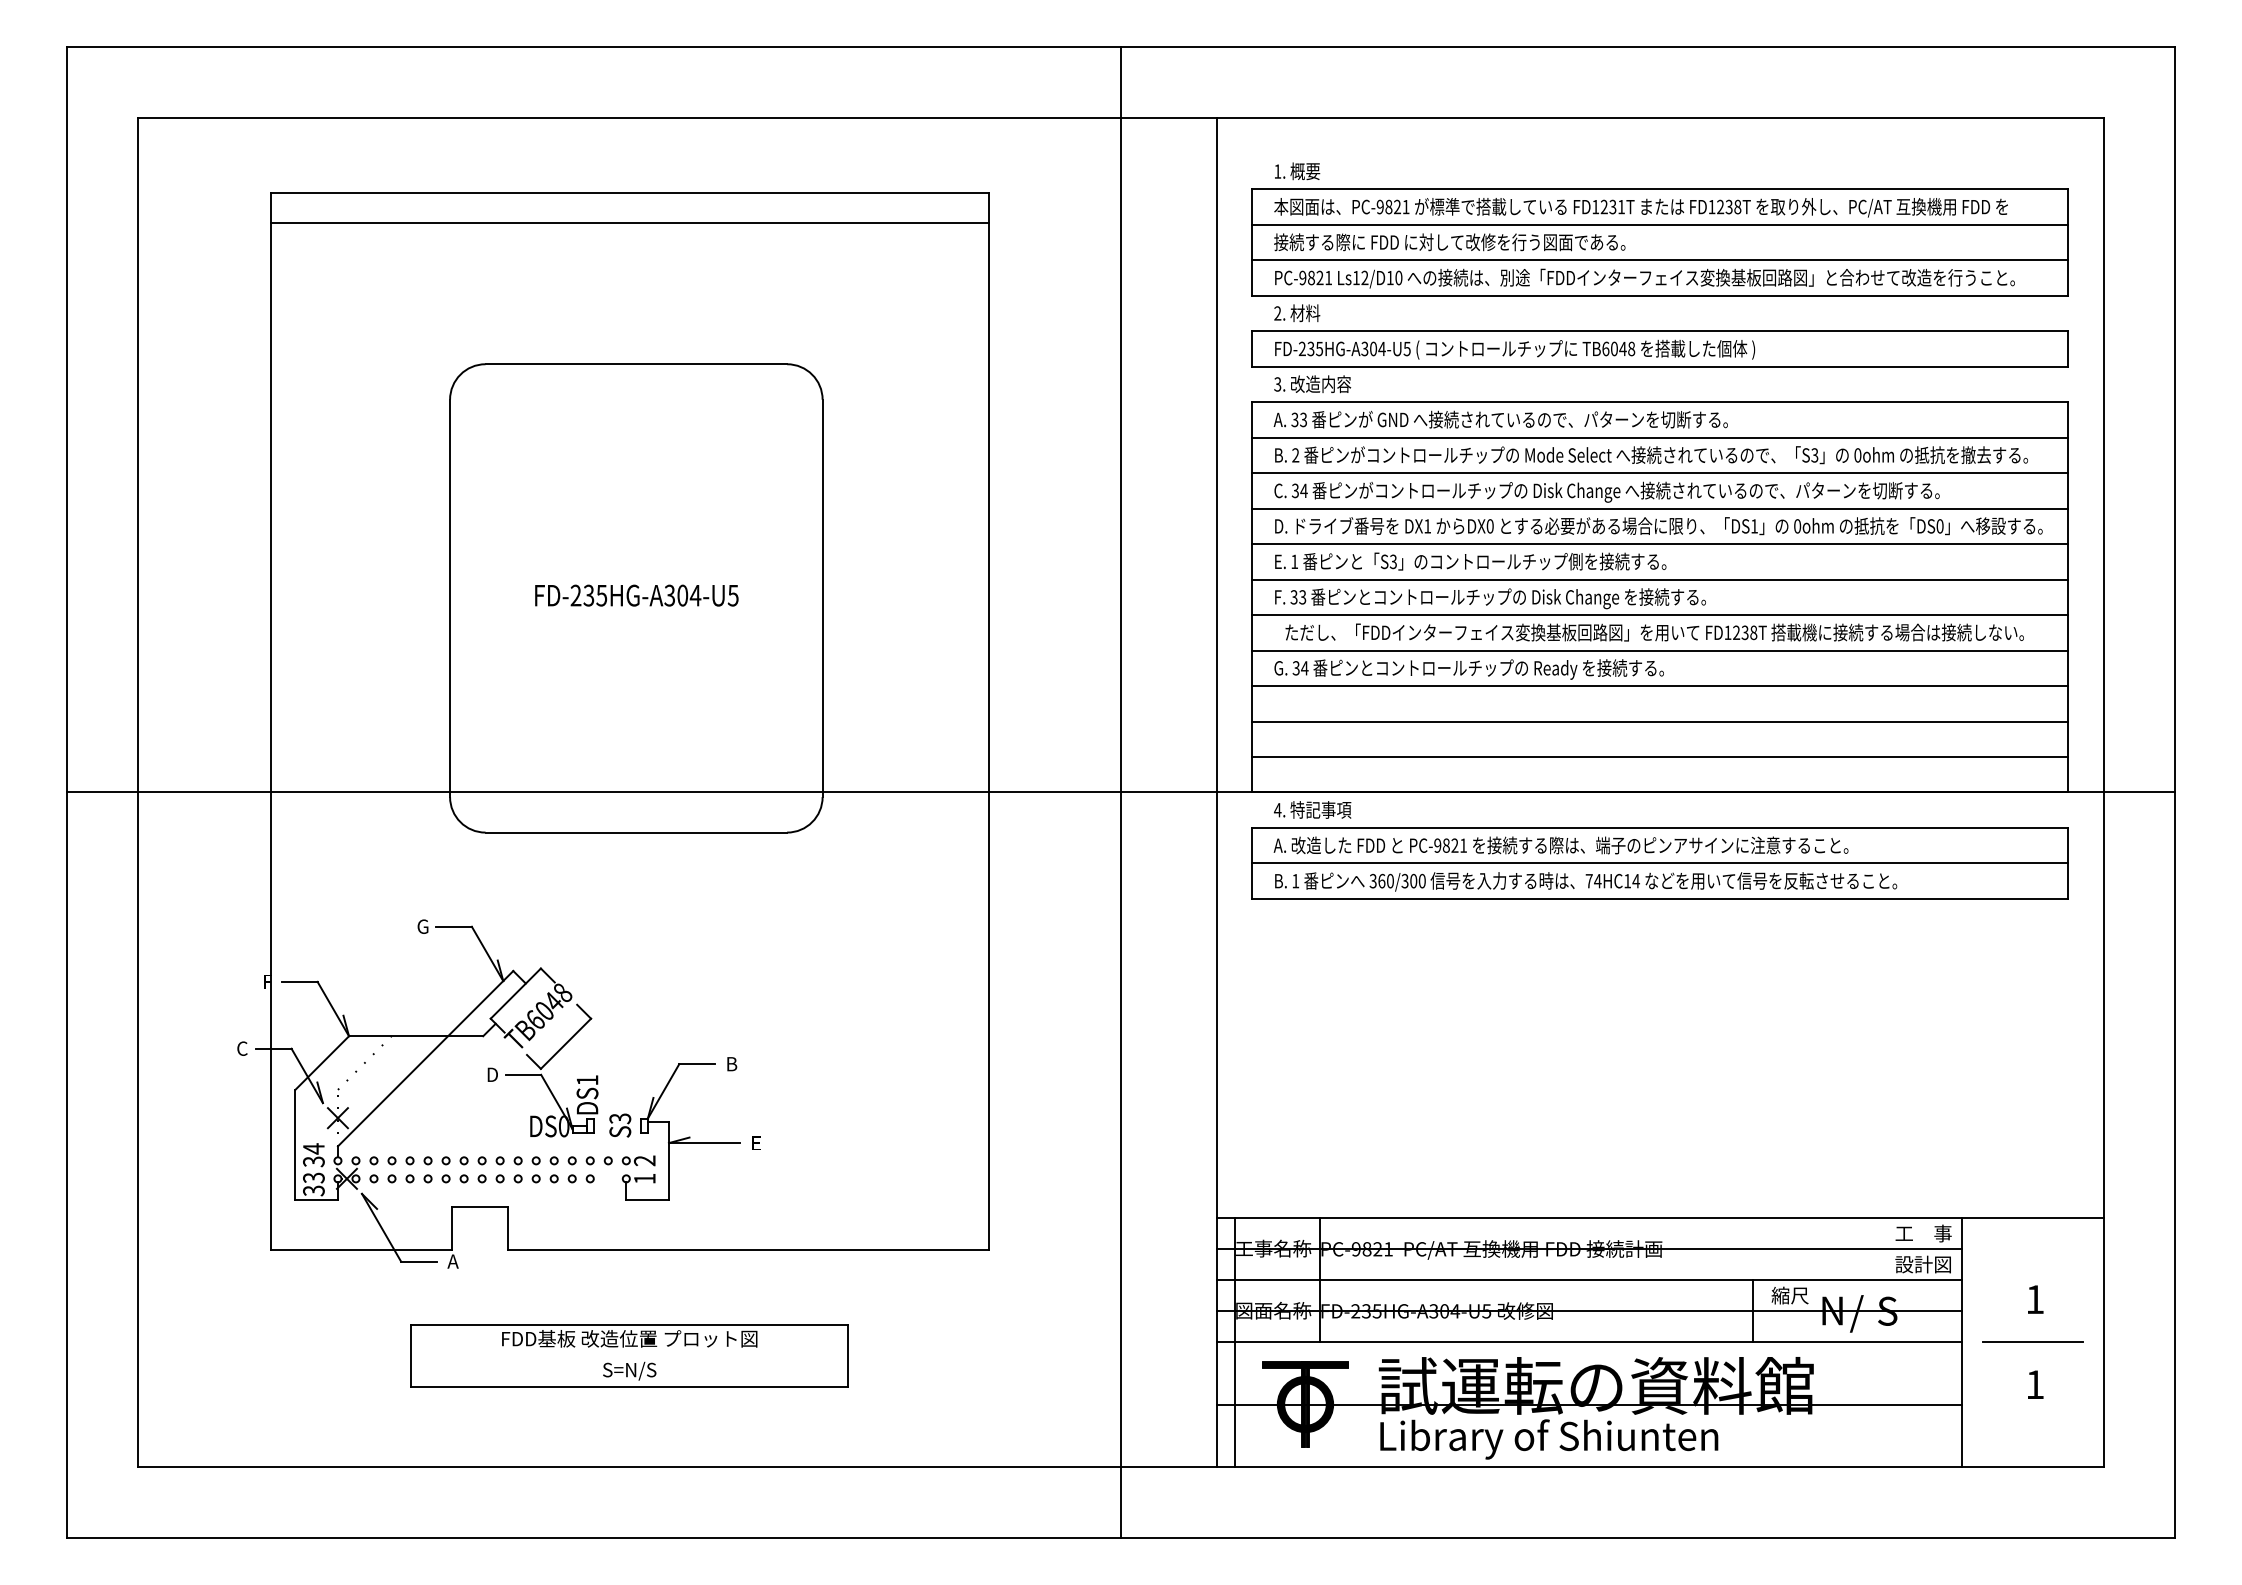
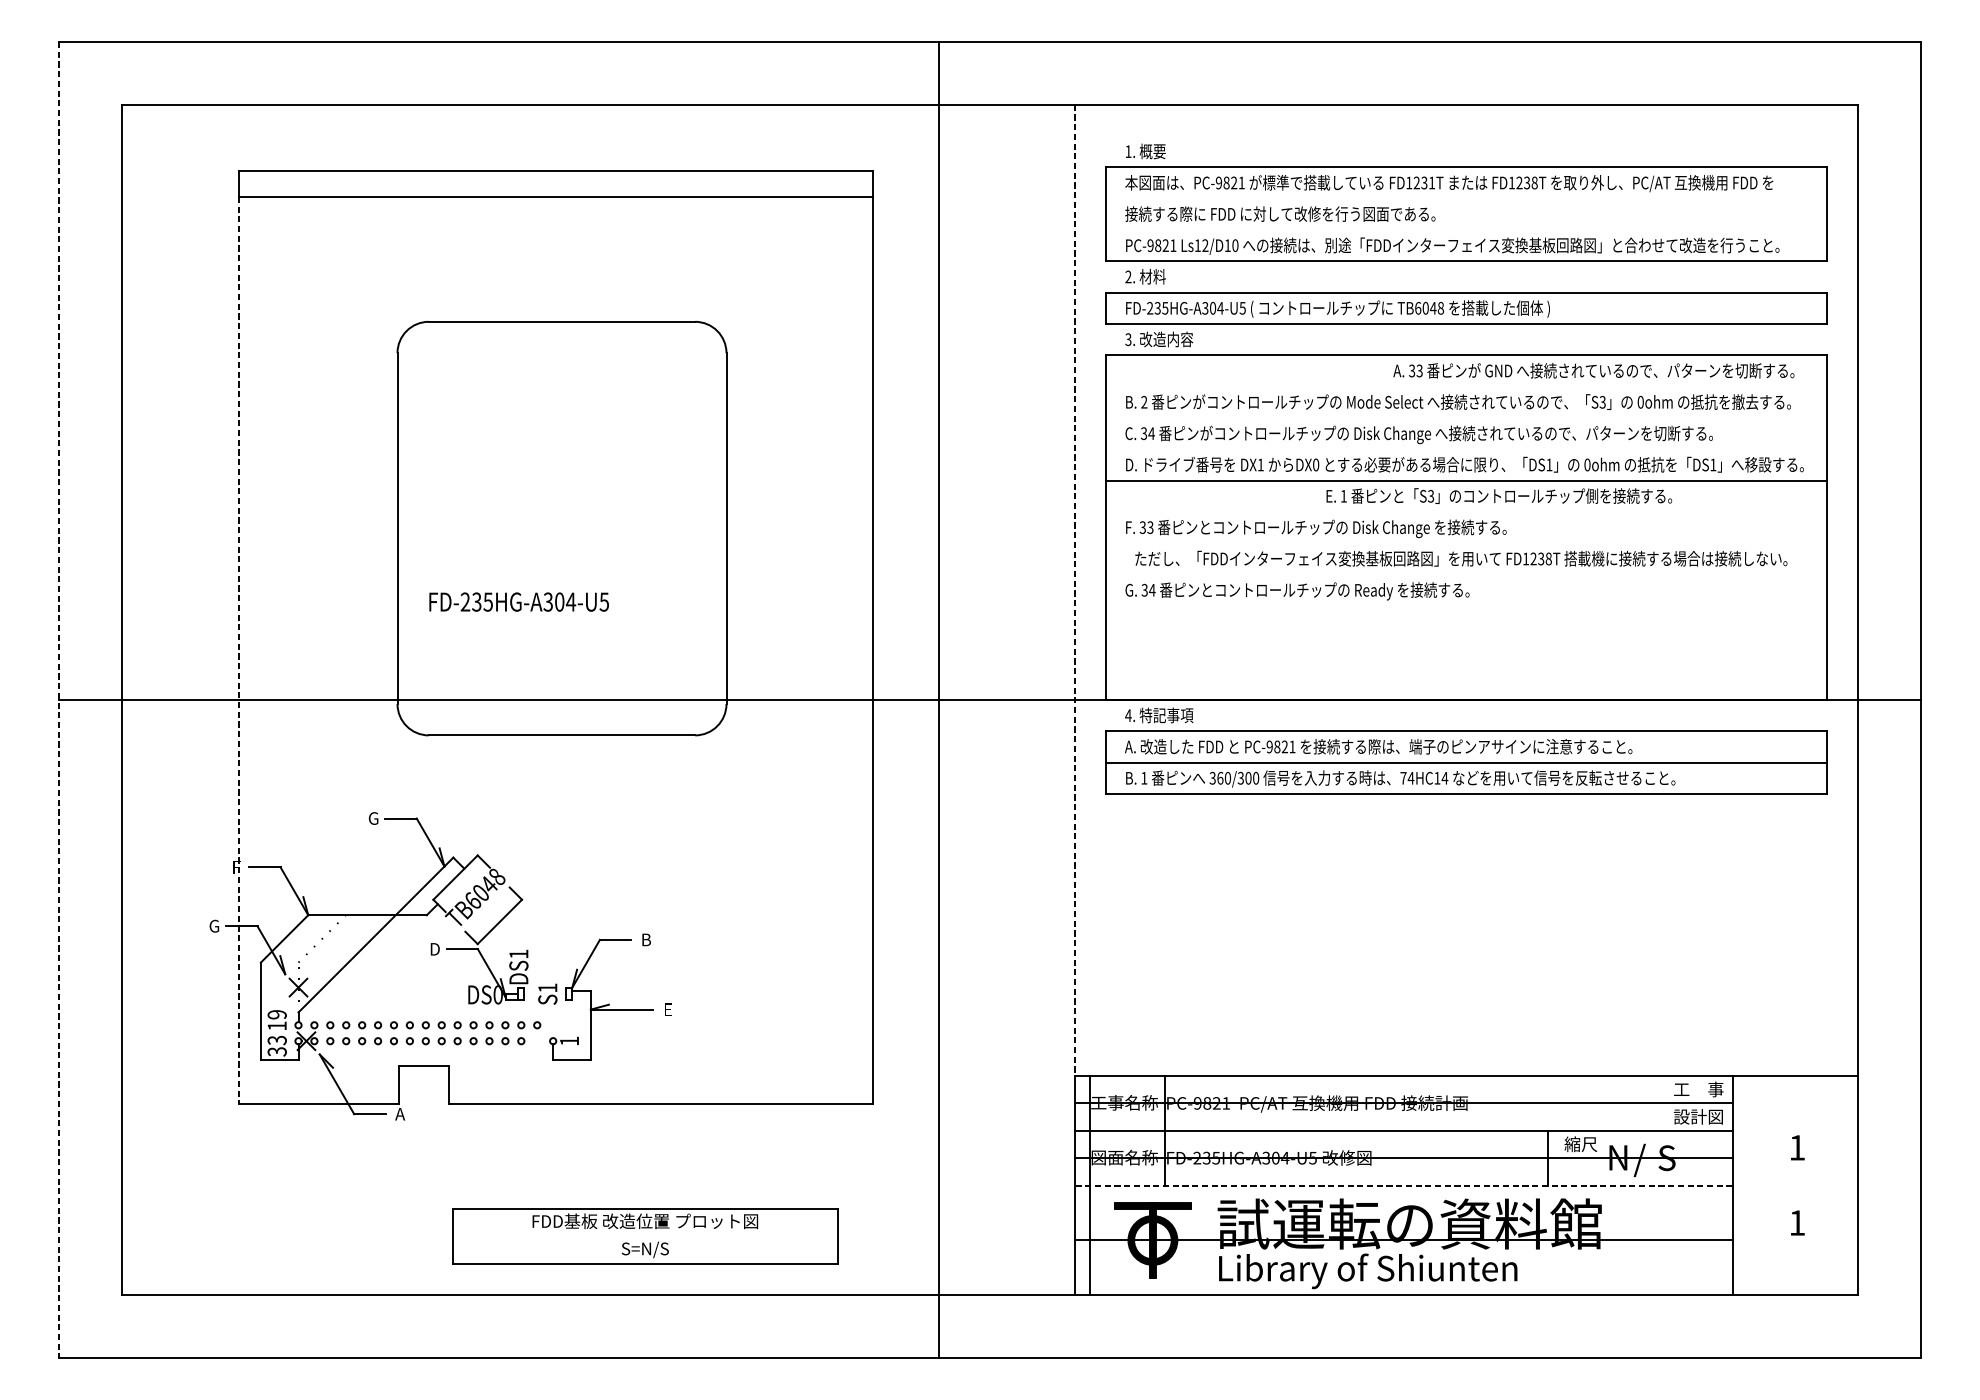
line: (1660, 224) -> (1466, 198), removed
line: (1660, 260) -> (1466, 230), removed
text: (1500, 419) -> (1593, 370), moved
line: (1660, 437) -> (1466, 386), removed
line: (1660, 473) -> (1466, 418), removed
line: (1660, 508) -> (1466, 449), removed
text: (1939, 526) -> (1712, 465), DS0 -> DS1
text: (1470, 561) -> (1499, 496), moved
line: (1660, 579) -> (1466, 511), removed
text: (636, 595) -> (518, 601), moved
line: (1660, 615) -> (1466, 543), removed
line: (1660, 650) -> (1466, 574), removed
line: (1216, 668) -> (1074, 590), solid -> dashed
line: (1660, 686) -> (1466, 606), removed
line: (1660, 721) -> (1466, 637), removed
line: (270, 736) -> (238, 650), solid -> dashed
line: (1660, 757) -> (1466, 669), removed
line: (67, 792) -> (59, 700), solid -> dashed
line: (1121, 792) -> (939, 700), moved
text: (245, 1048) -> (216, 926), C -> G
text: (620, 1118) -> (548, 987), S3 -> S1
text: (313, 1155) -> (276, 1020), 34 -> 19
part: (638, 1160) -> (563, 1024), removed
line: (1589, 1342) -> (1403, 1185), solid -> dashed
line: (2032, 1342) -> (1794, 1185), removed
part: (629, 1355) -> (645, 1236), moved

